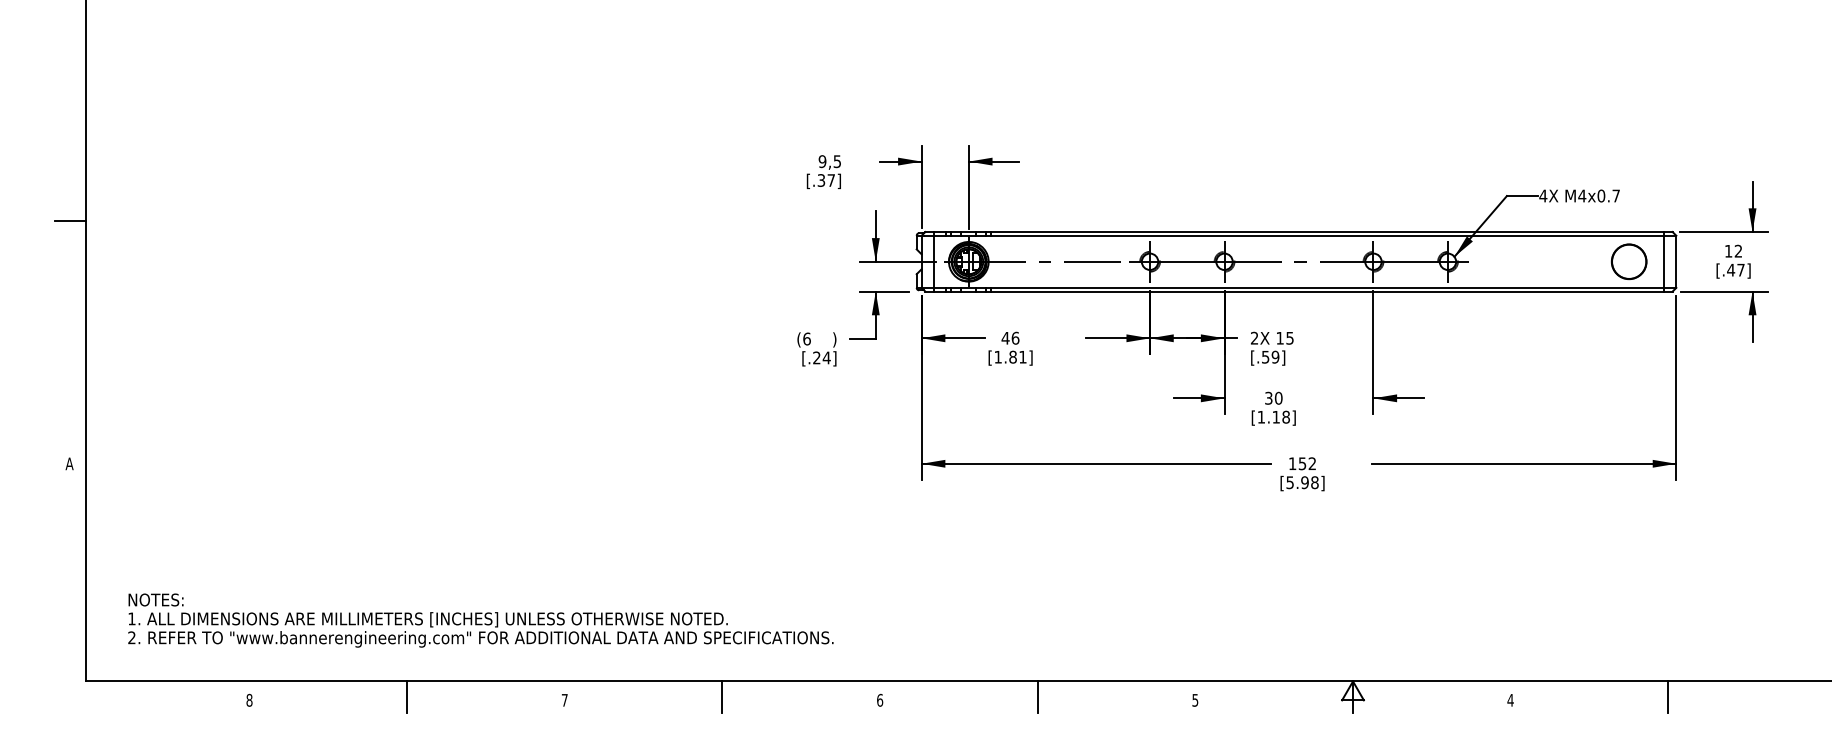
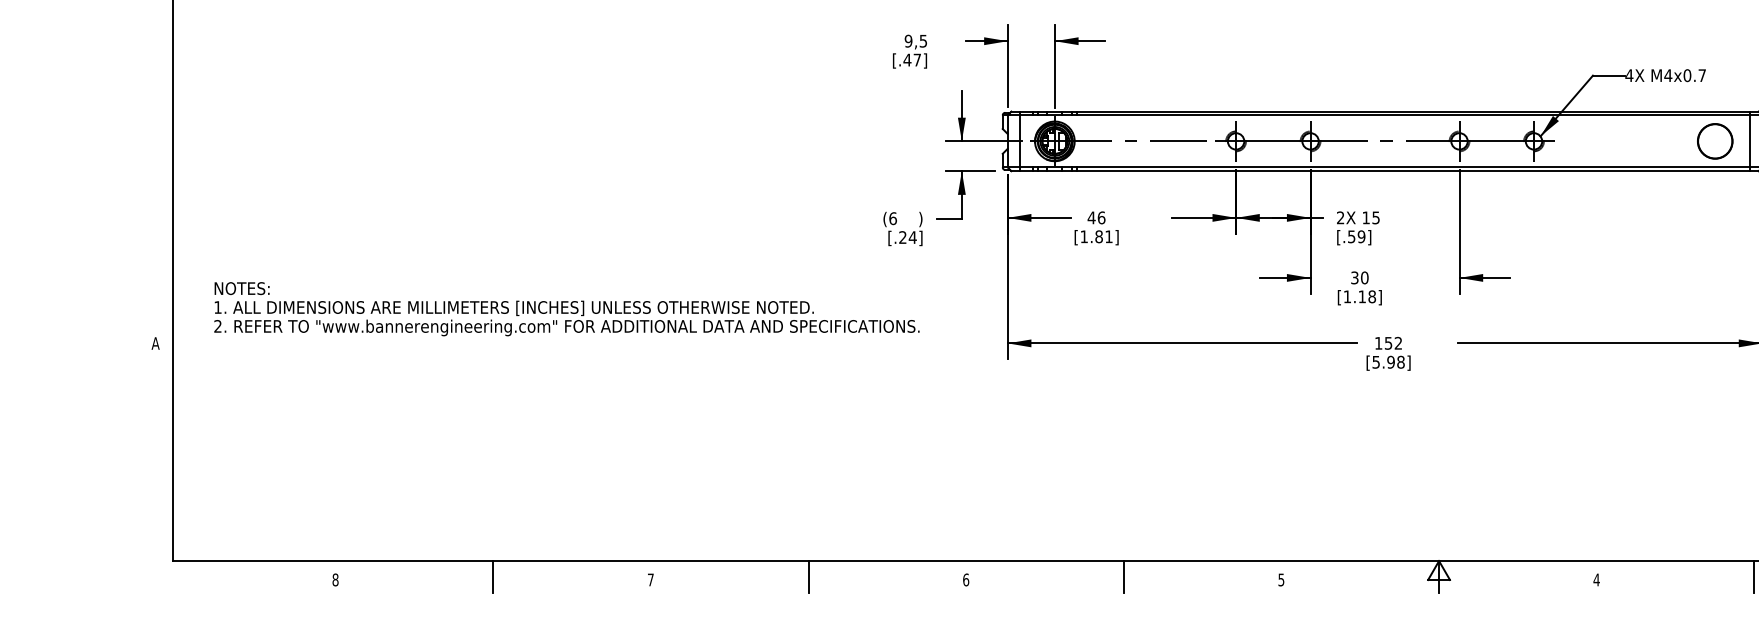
text: (821, 180) -> (907, 60), [.37] -> [.47]
line: (70, 221) -> (156, 101), removed
text: (480, 620) -> (566, 309), moved

